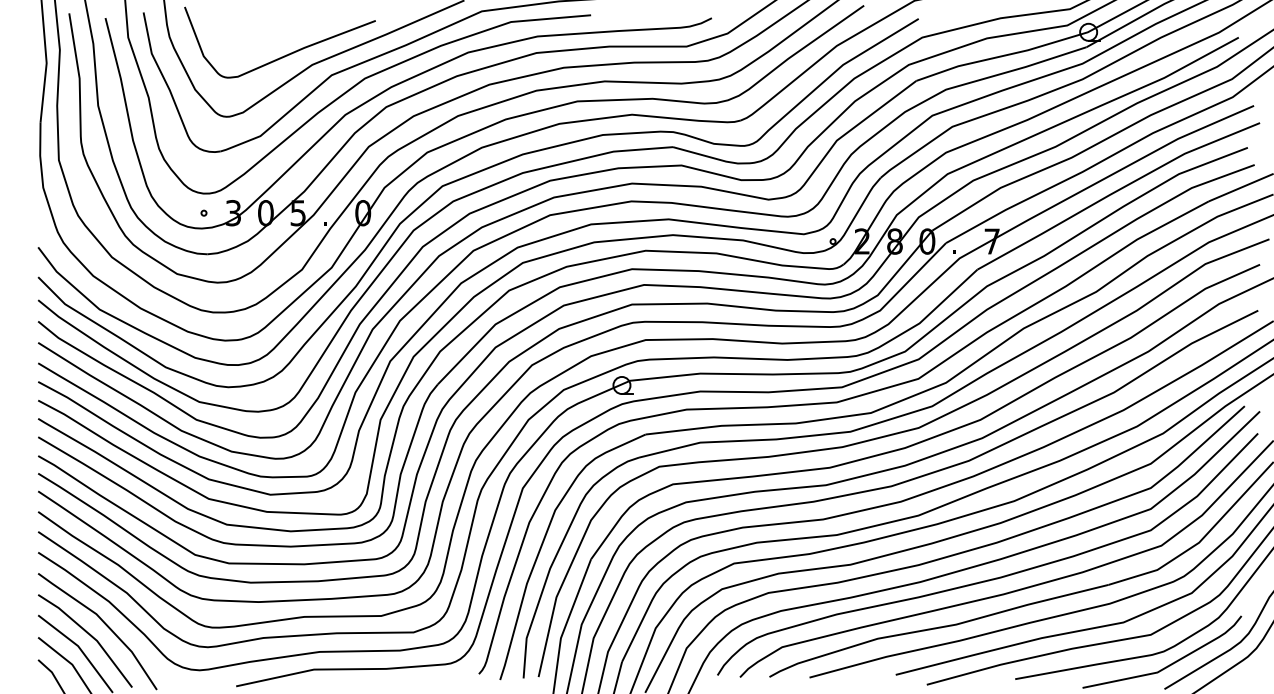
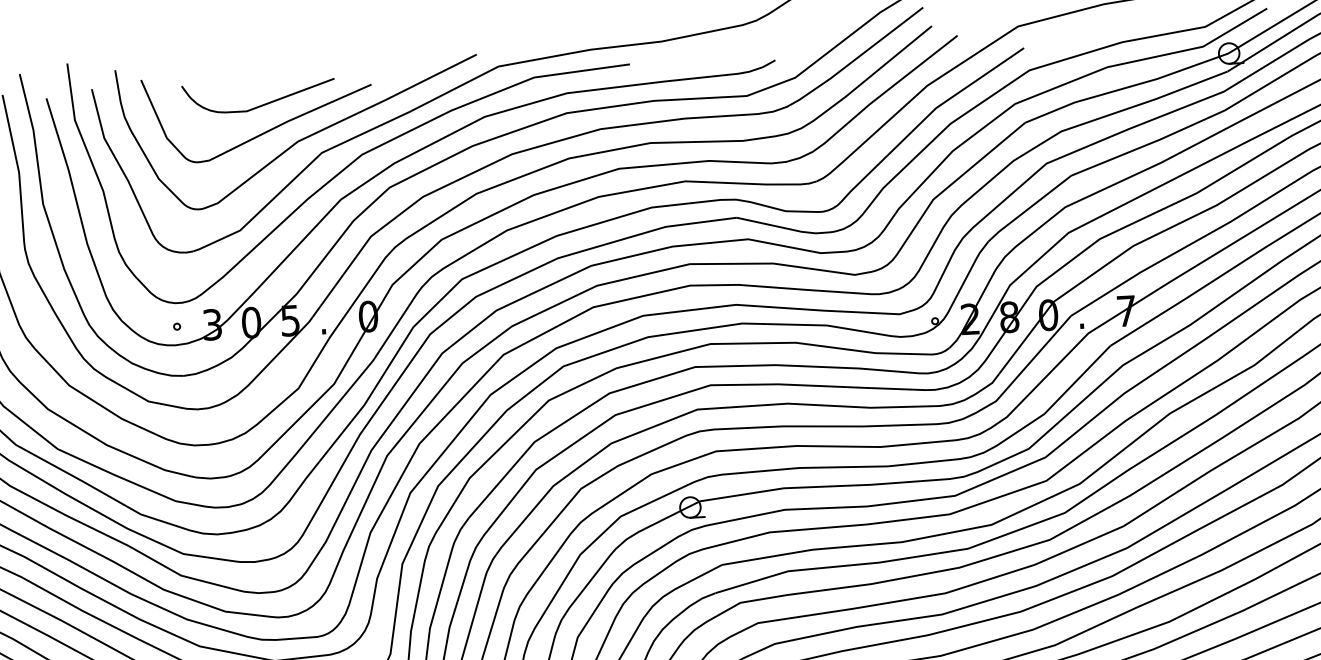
curve: (283, 32) -> (261, 104), added

